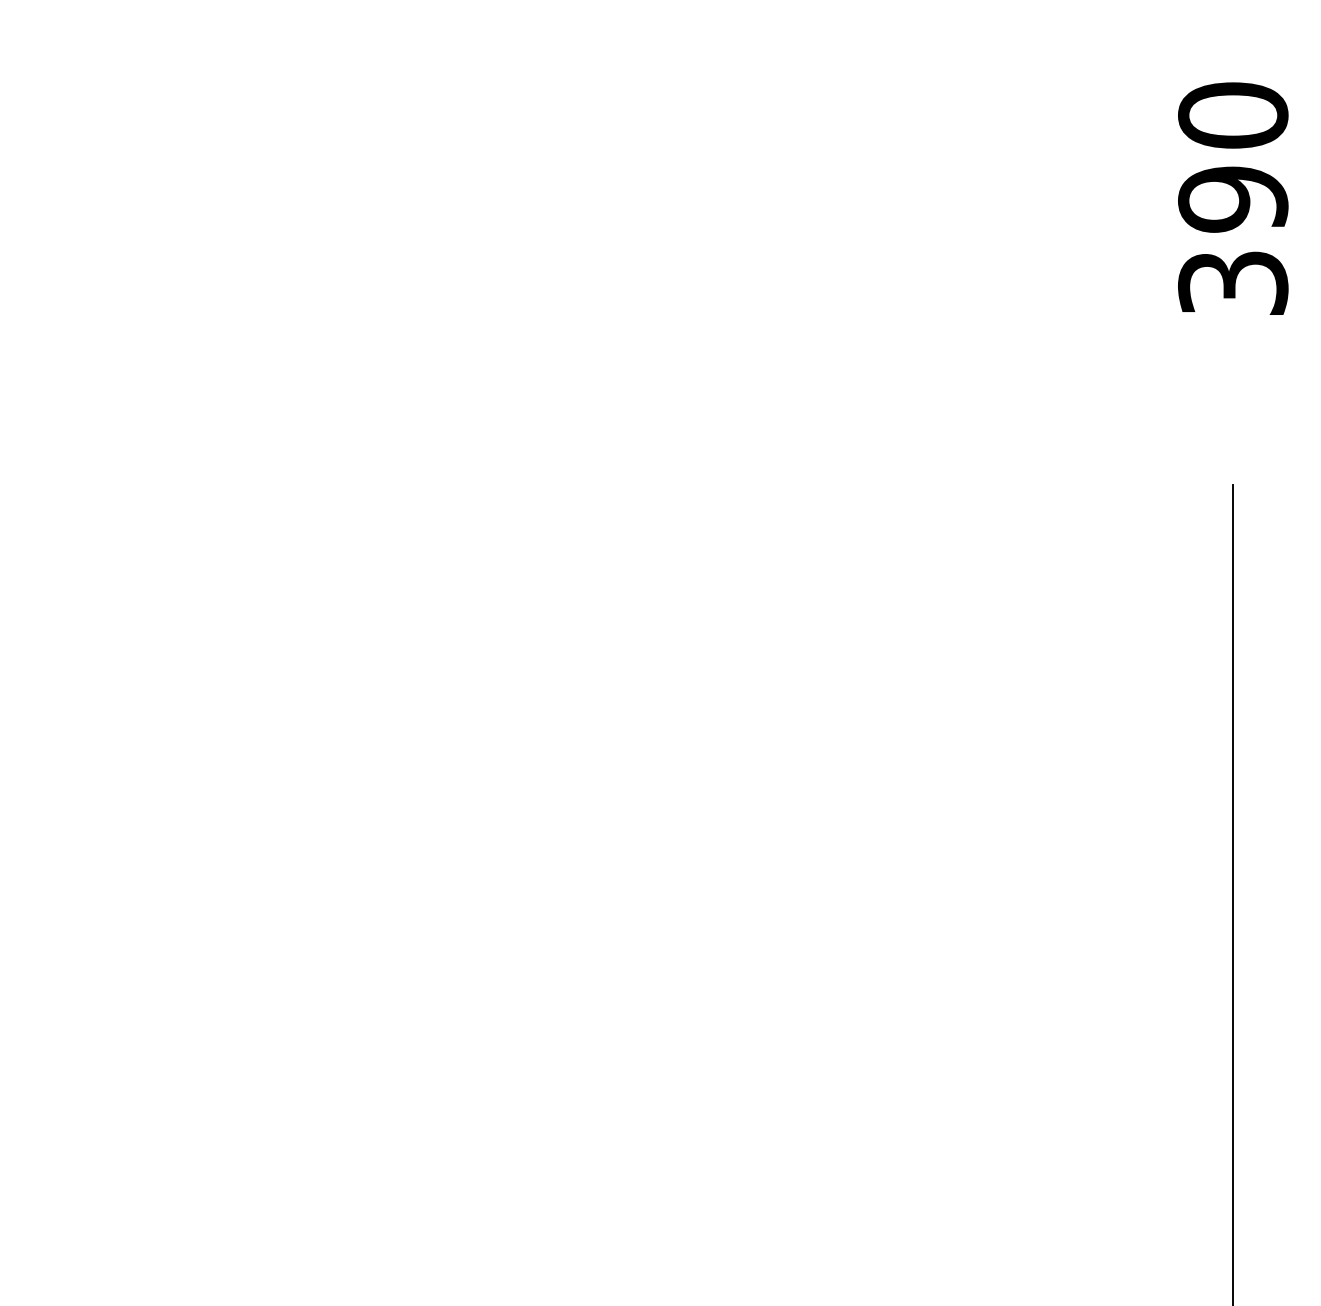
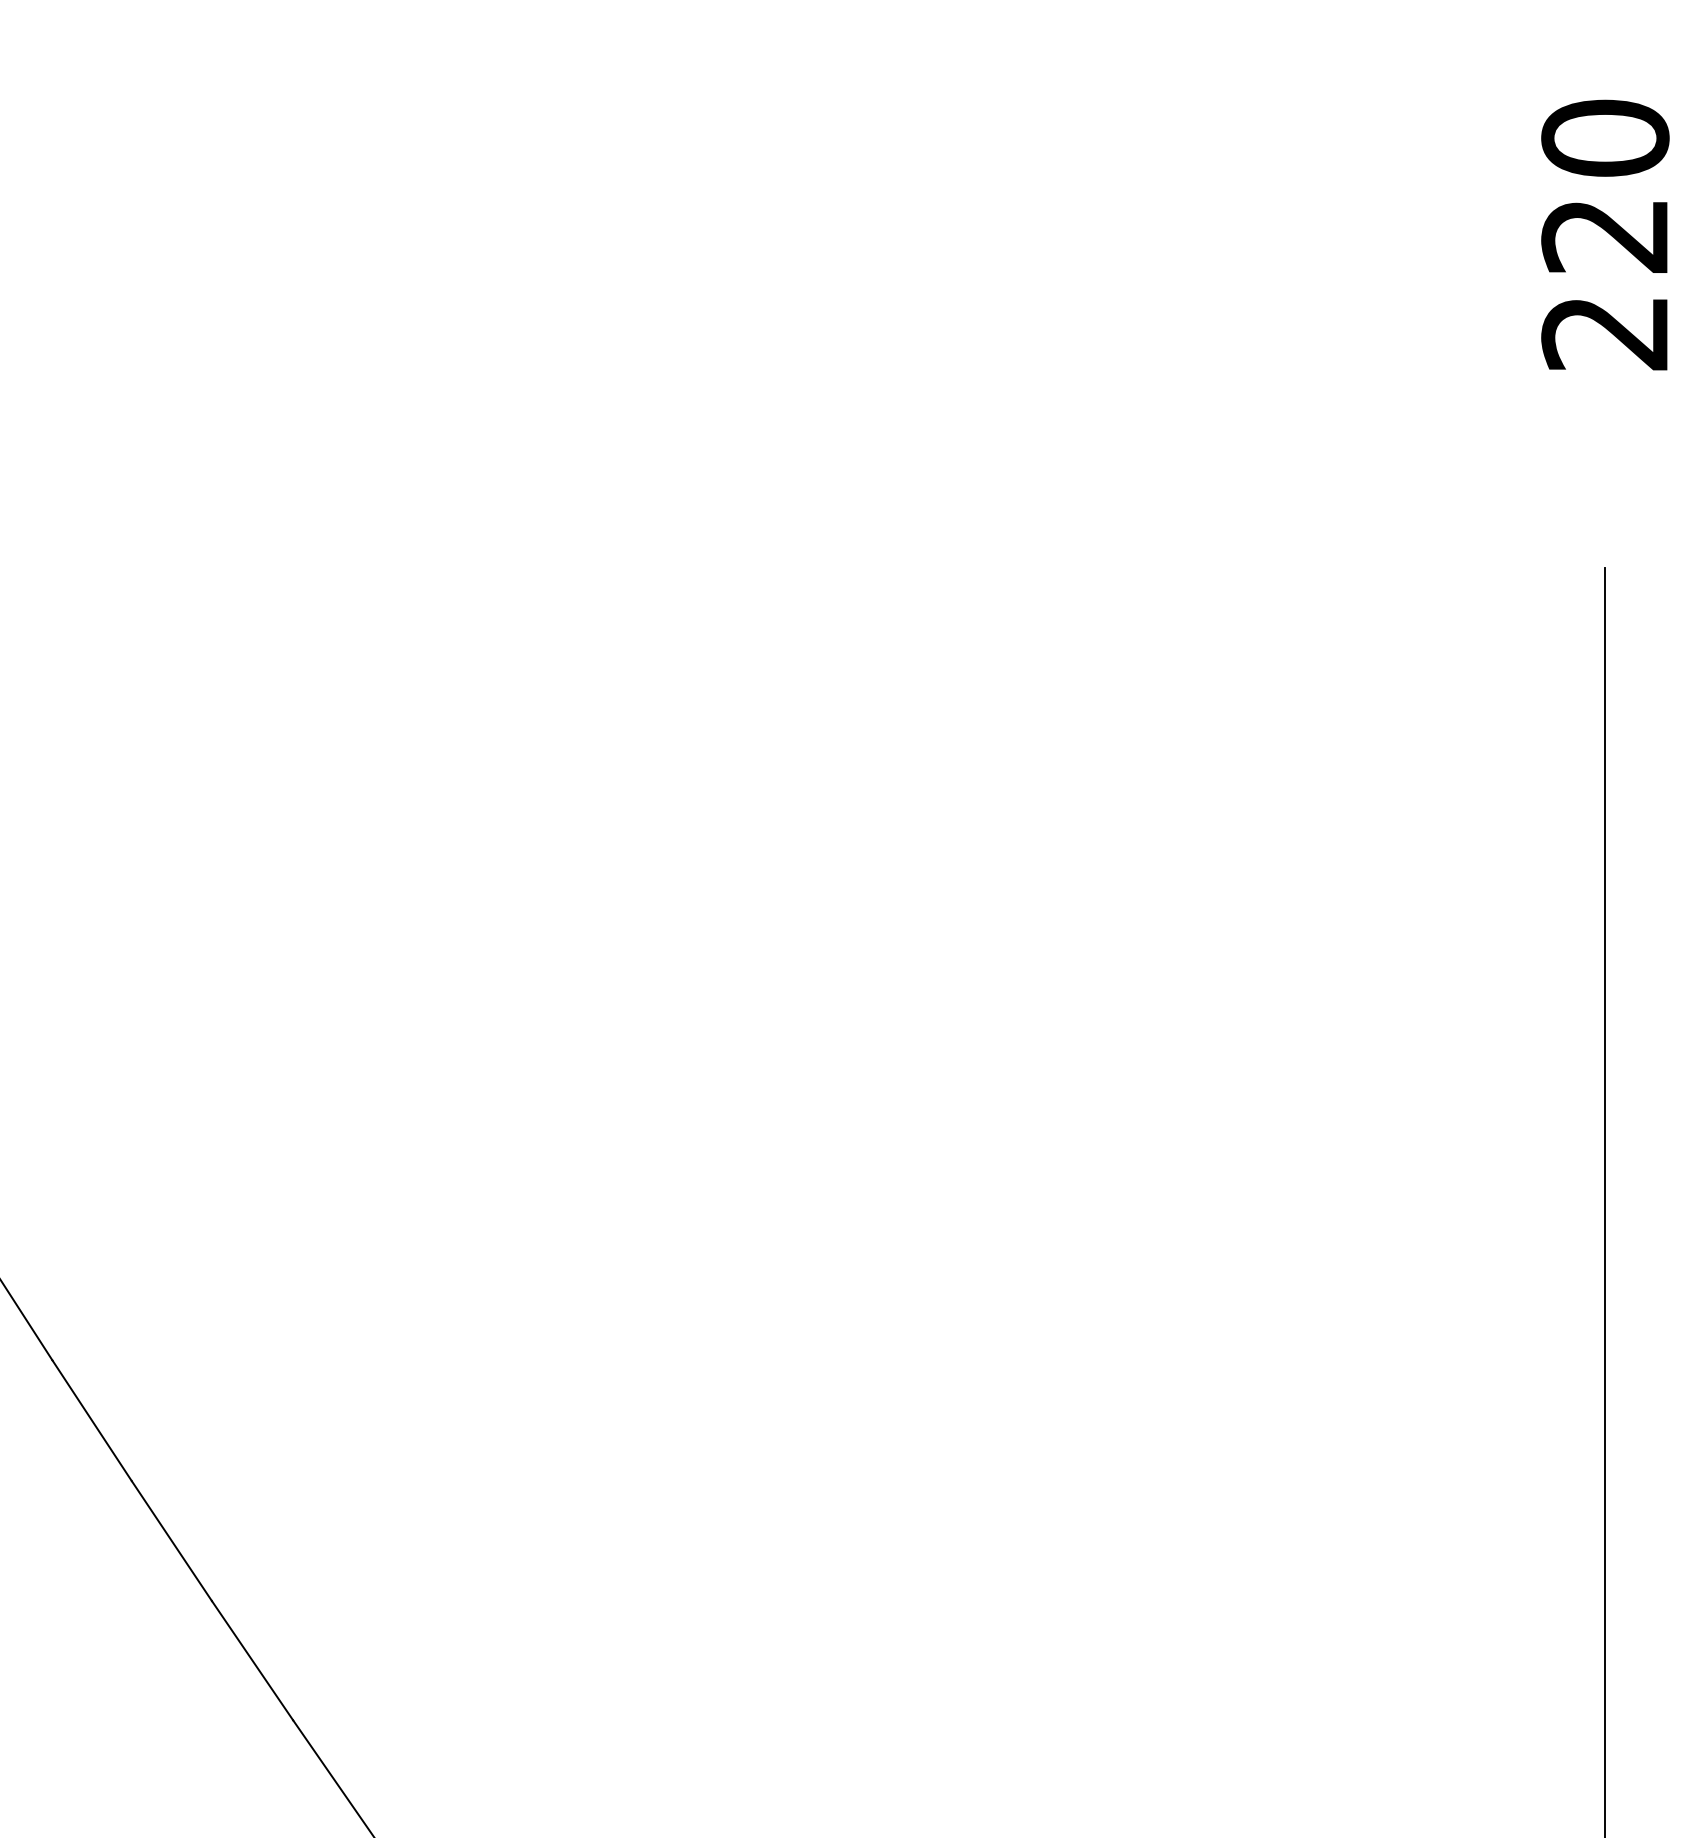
text: (1233, 240) -> (1605, 283), 390 -> 220

